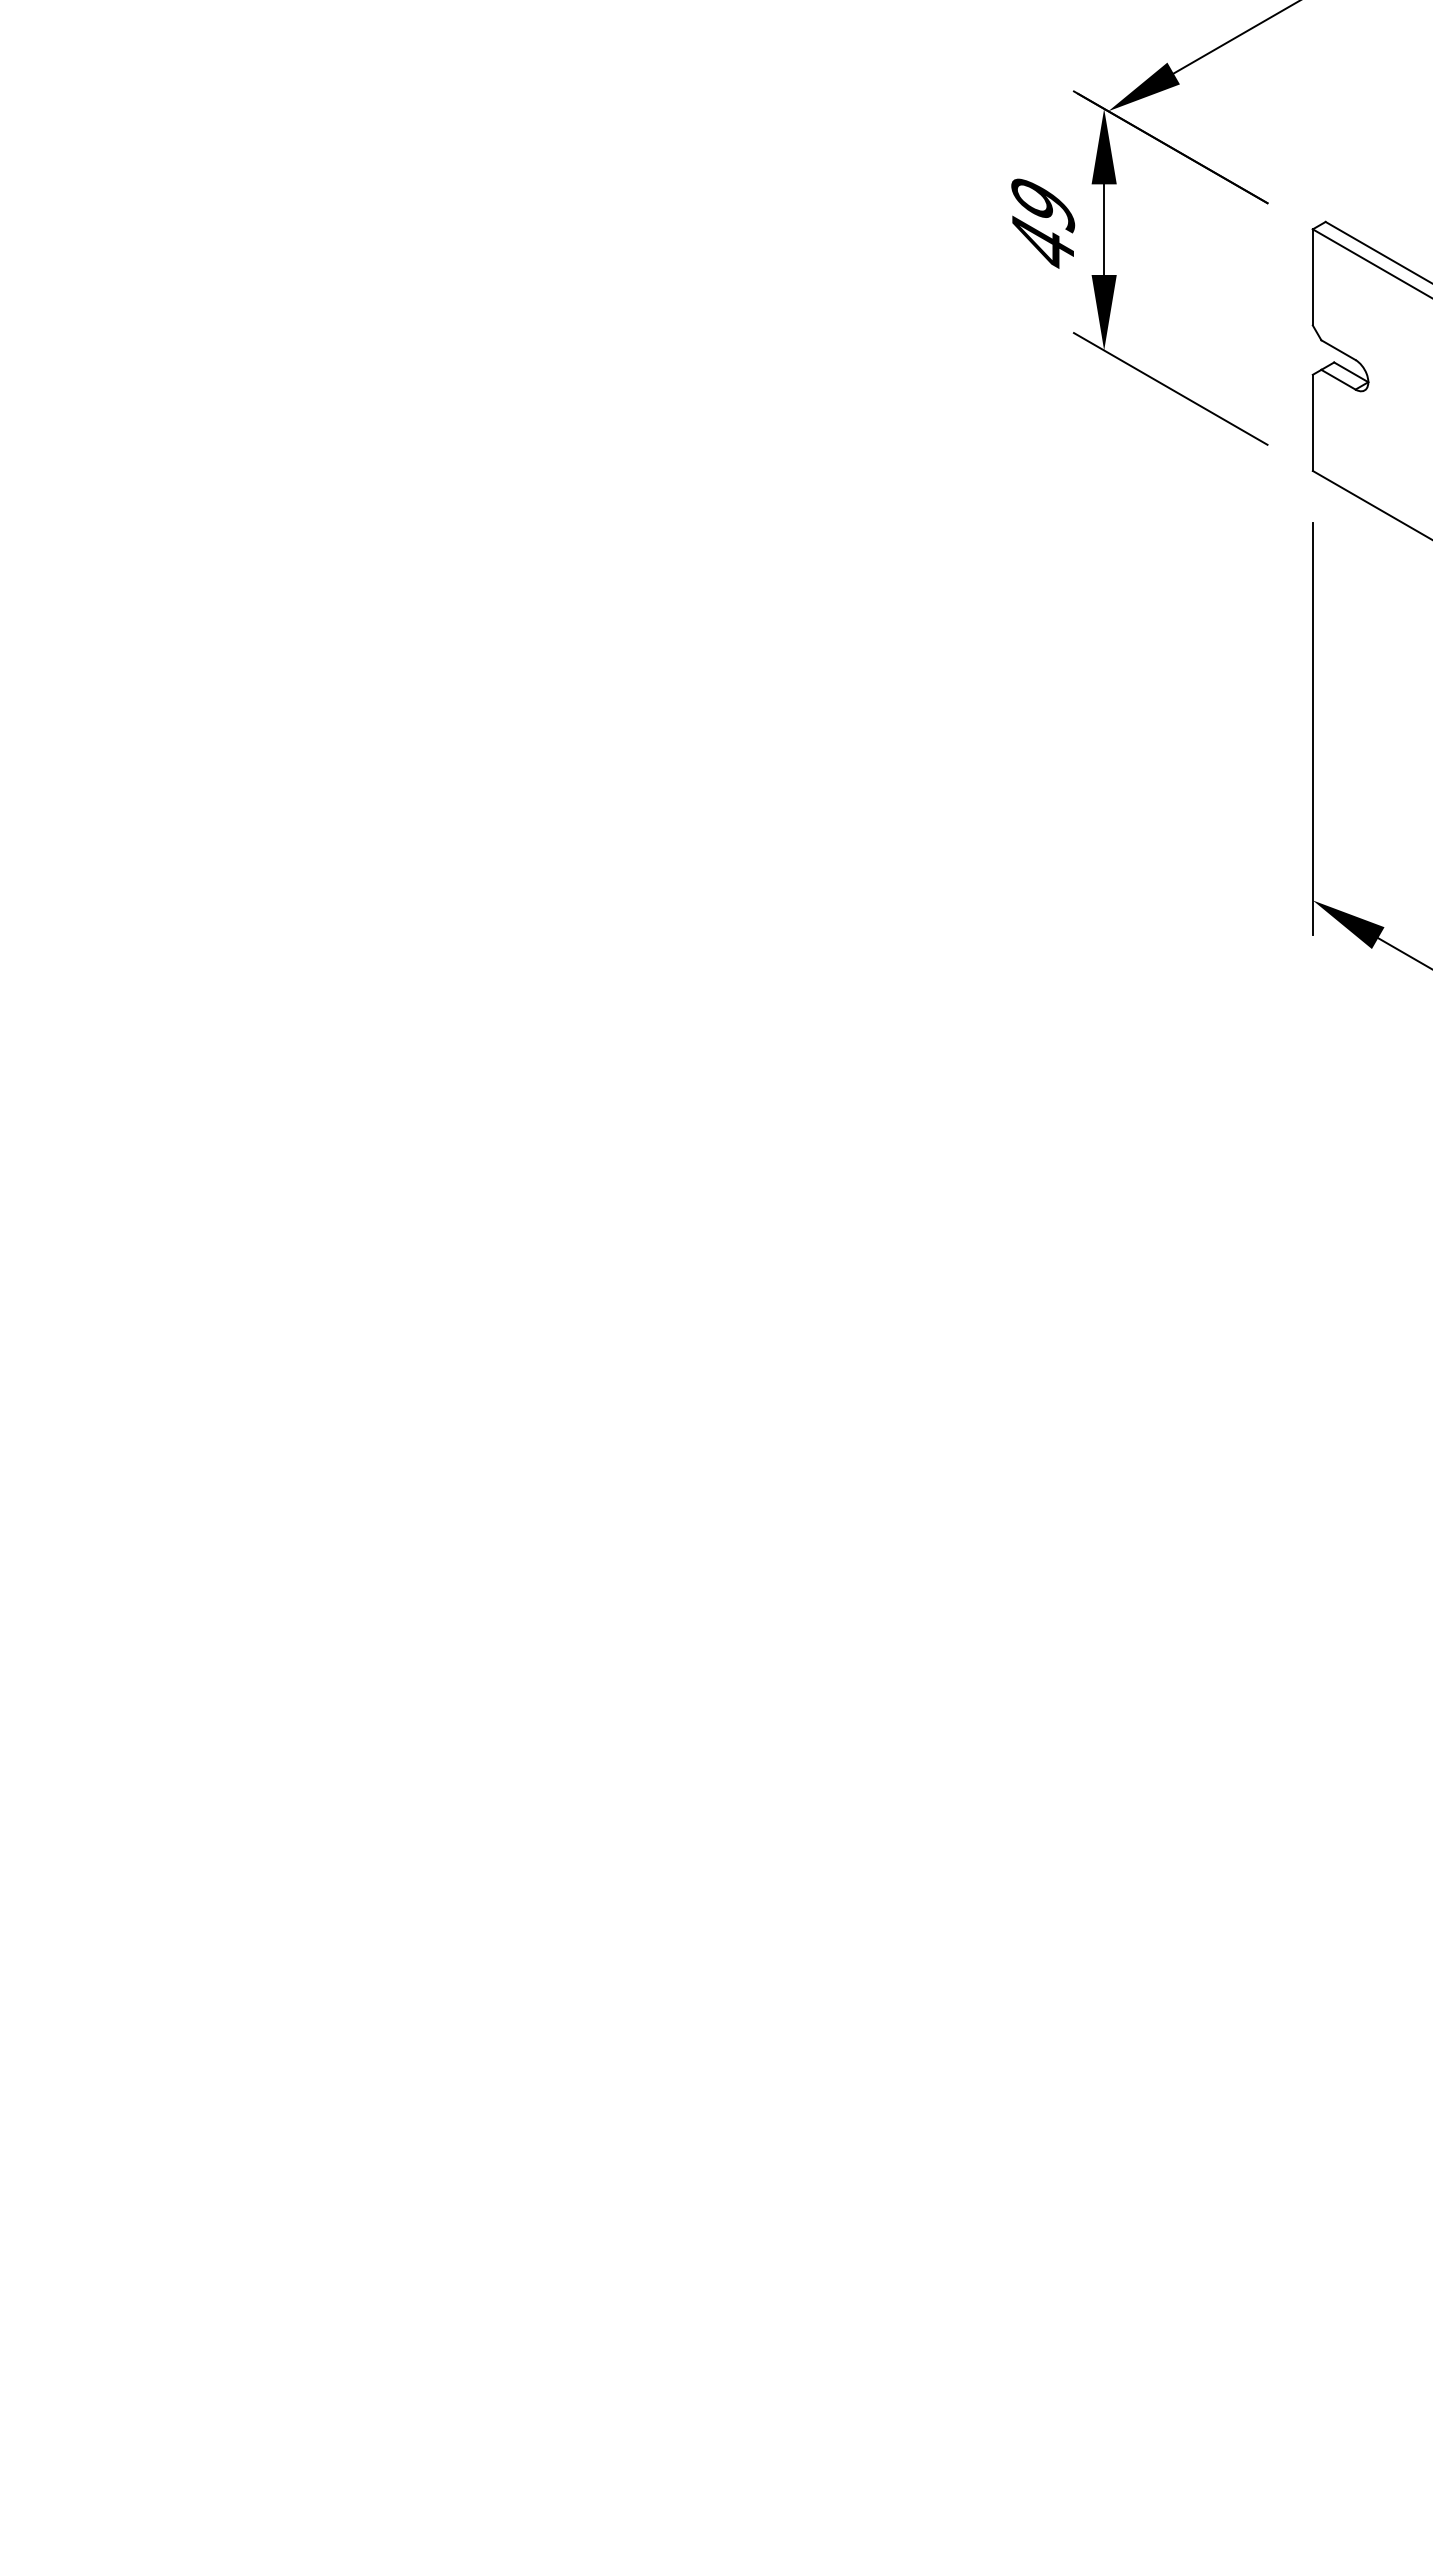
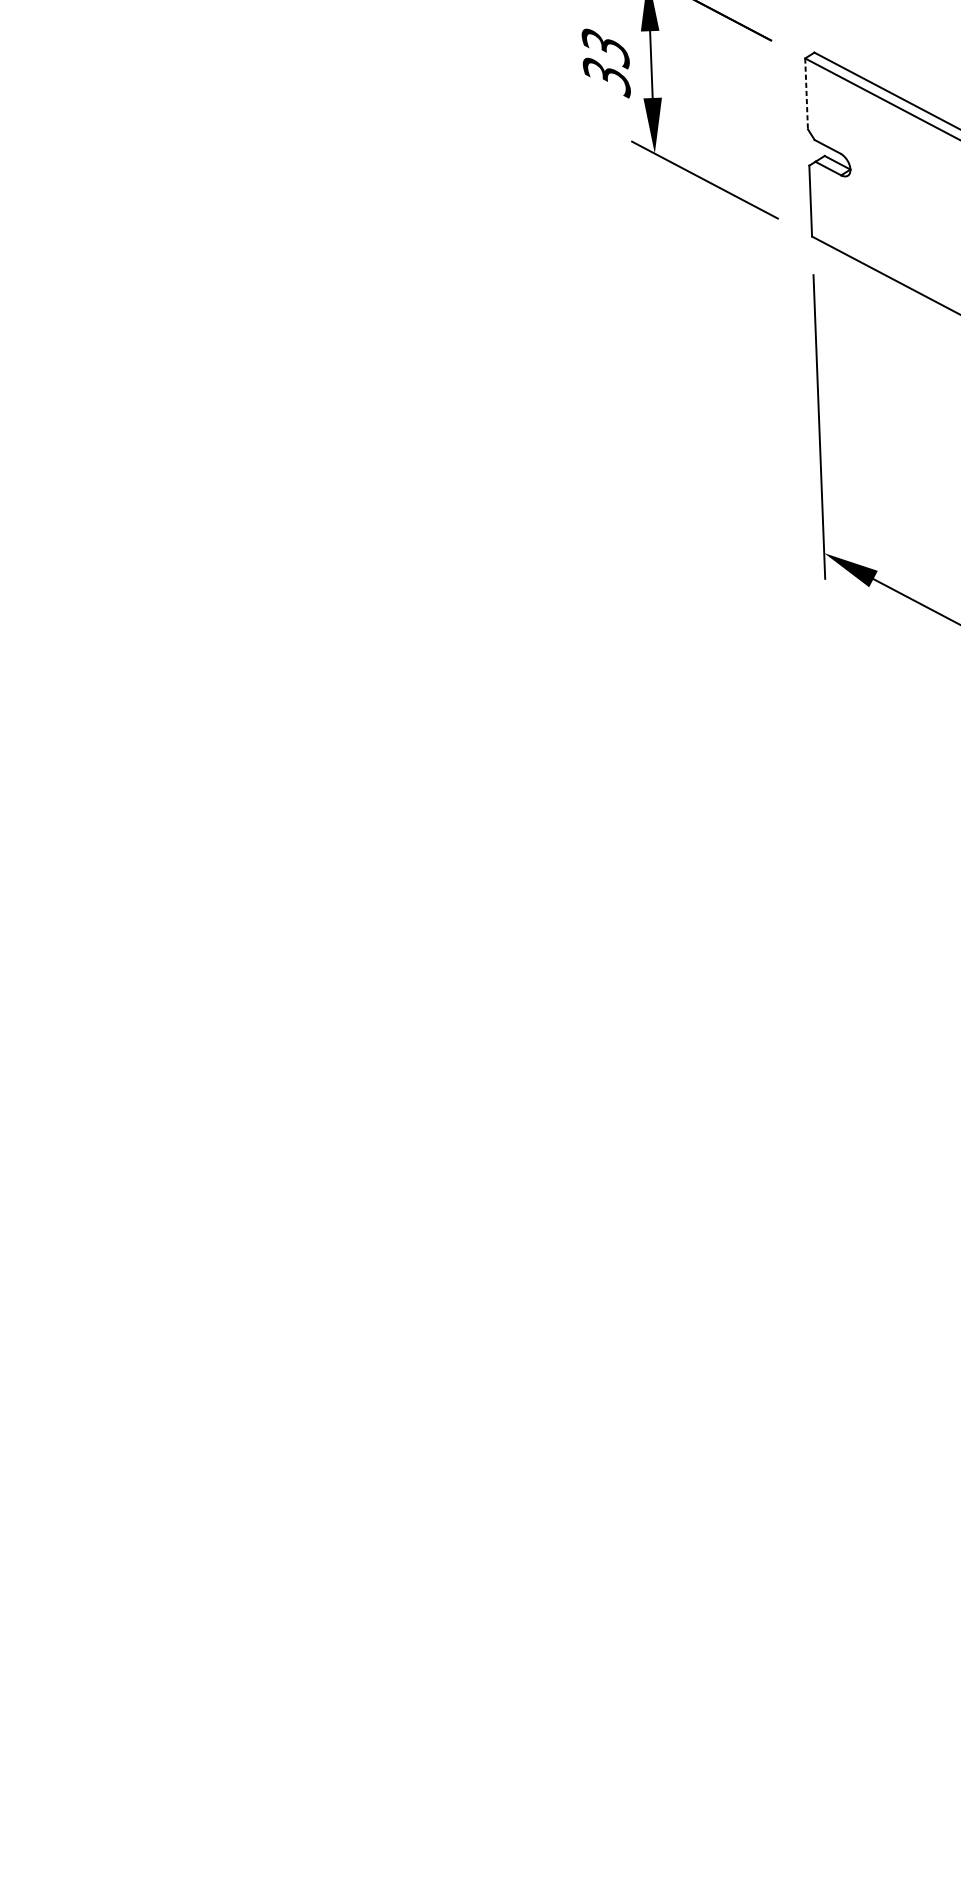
text: (1043, 225) -> (606, 63), 49 -> 33
line: (1312, 277) -> (806, 93), solid -> dashed

